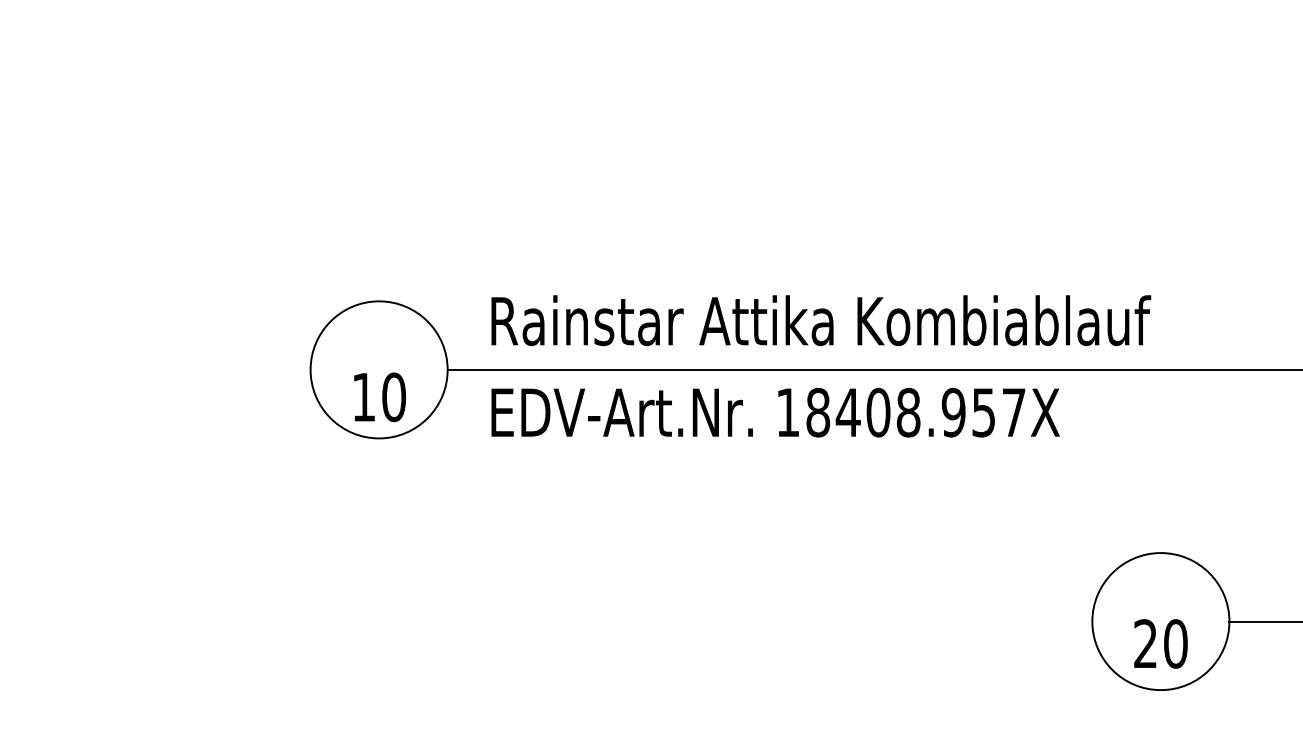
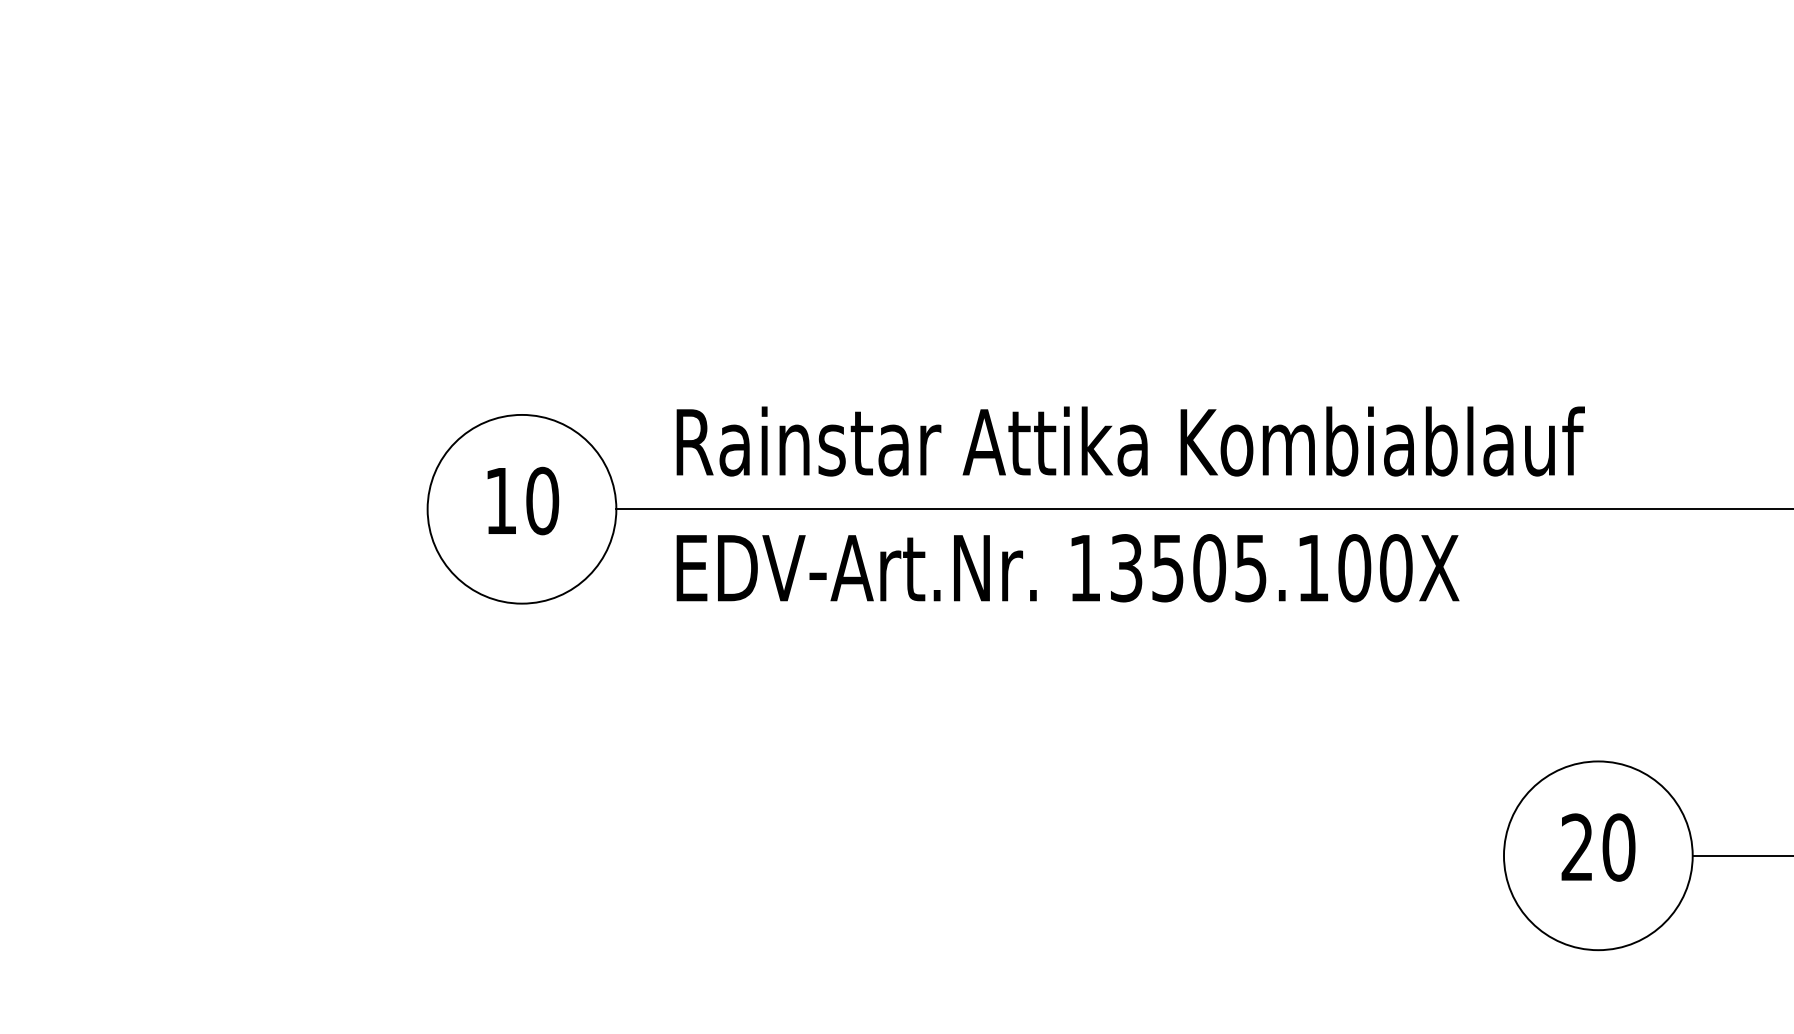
text: (380, 396) -> (523, 500), moved
text: (916, 412) -> (1261, 568), 18408.957X -> 13505.100X
text: (1160, 643) -> (1598, 847), moved

